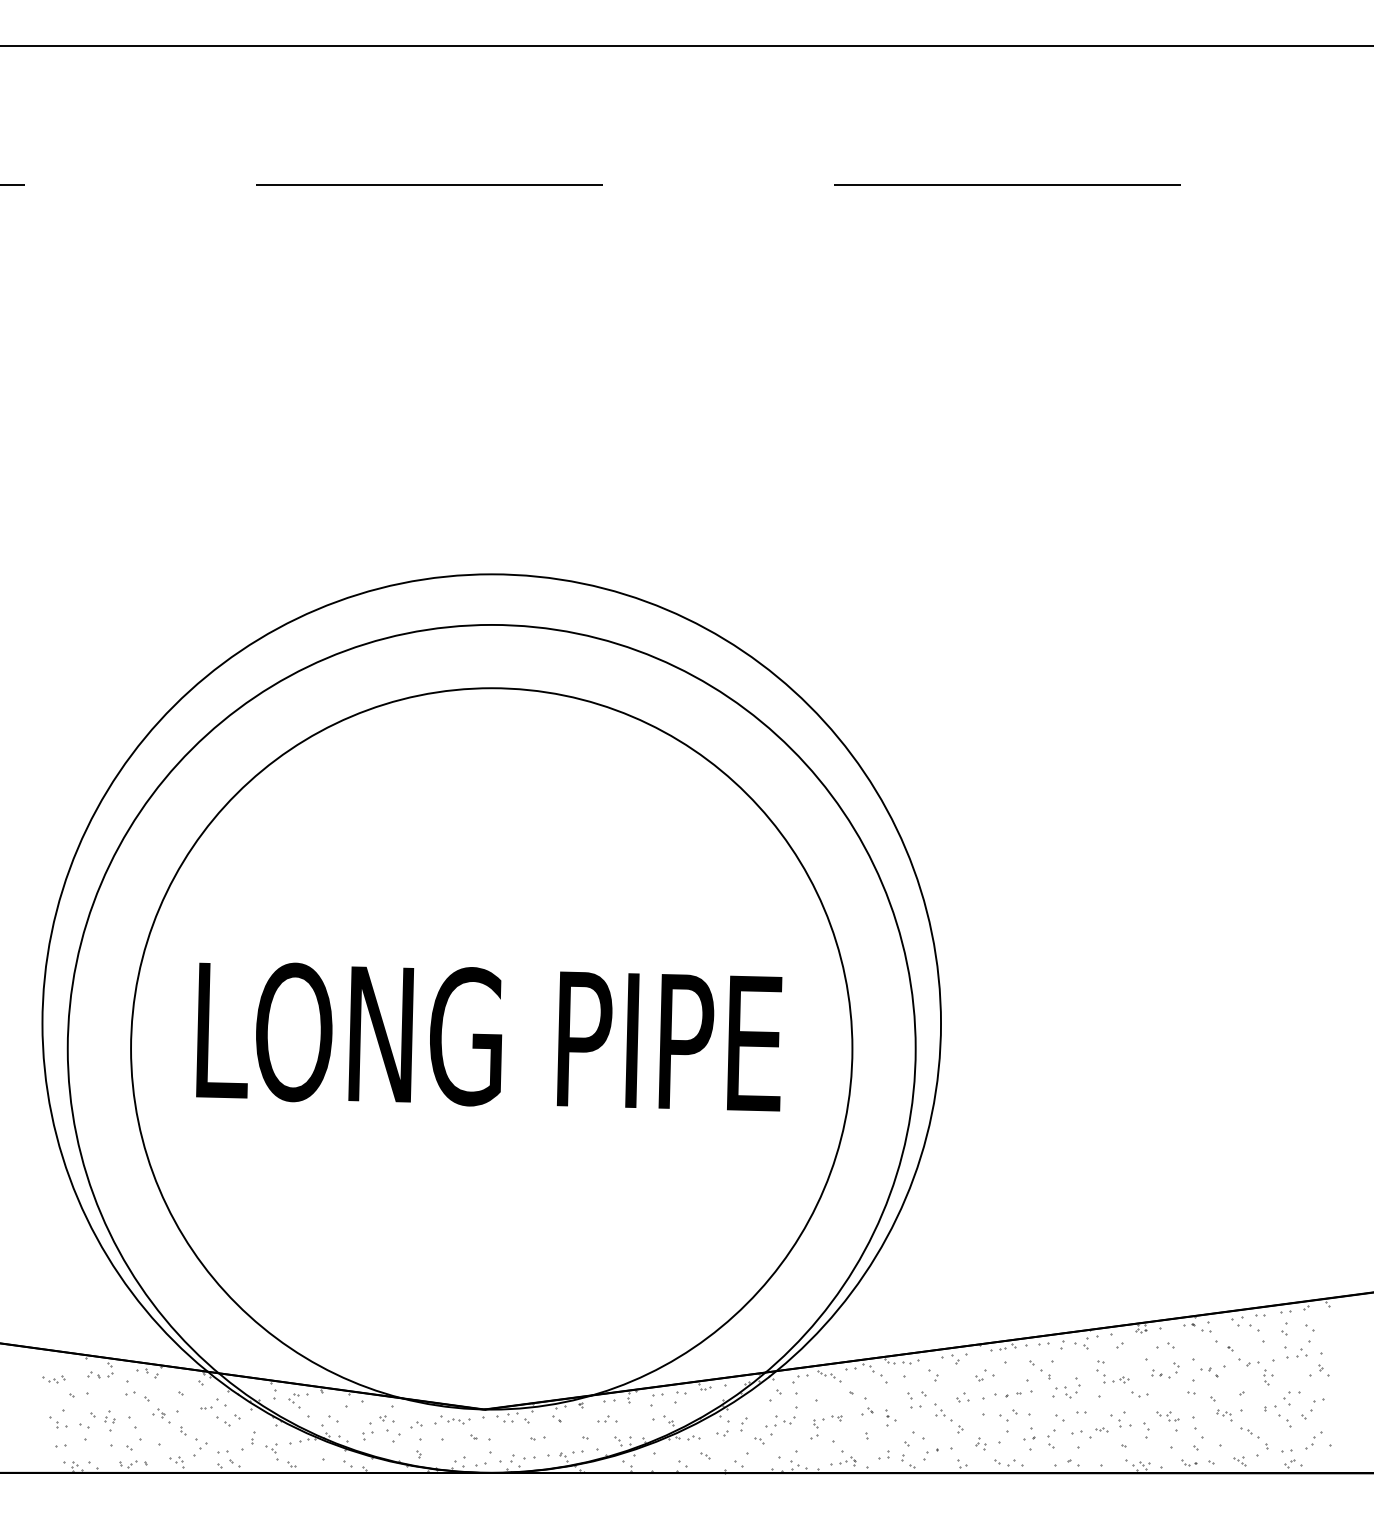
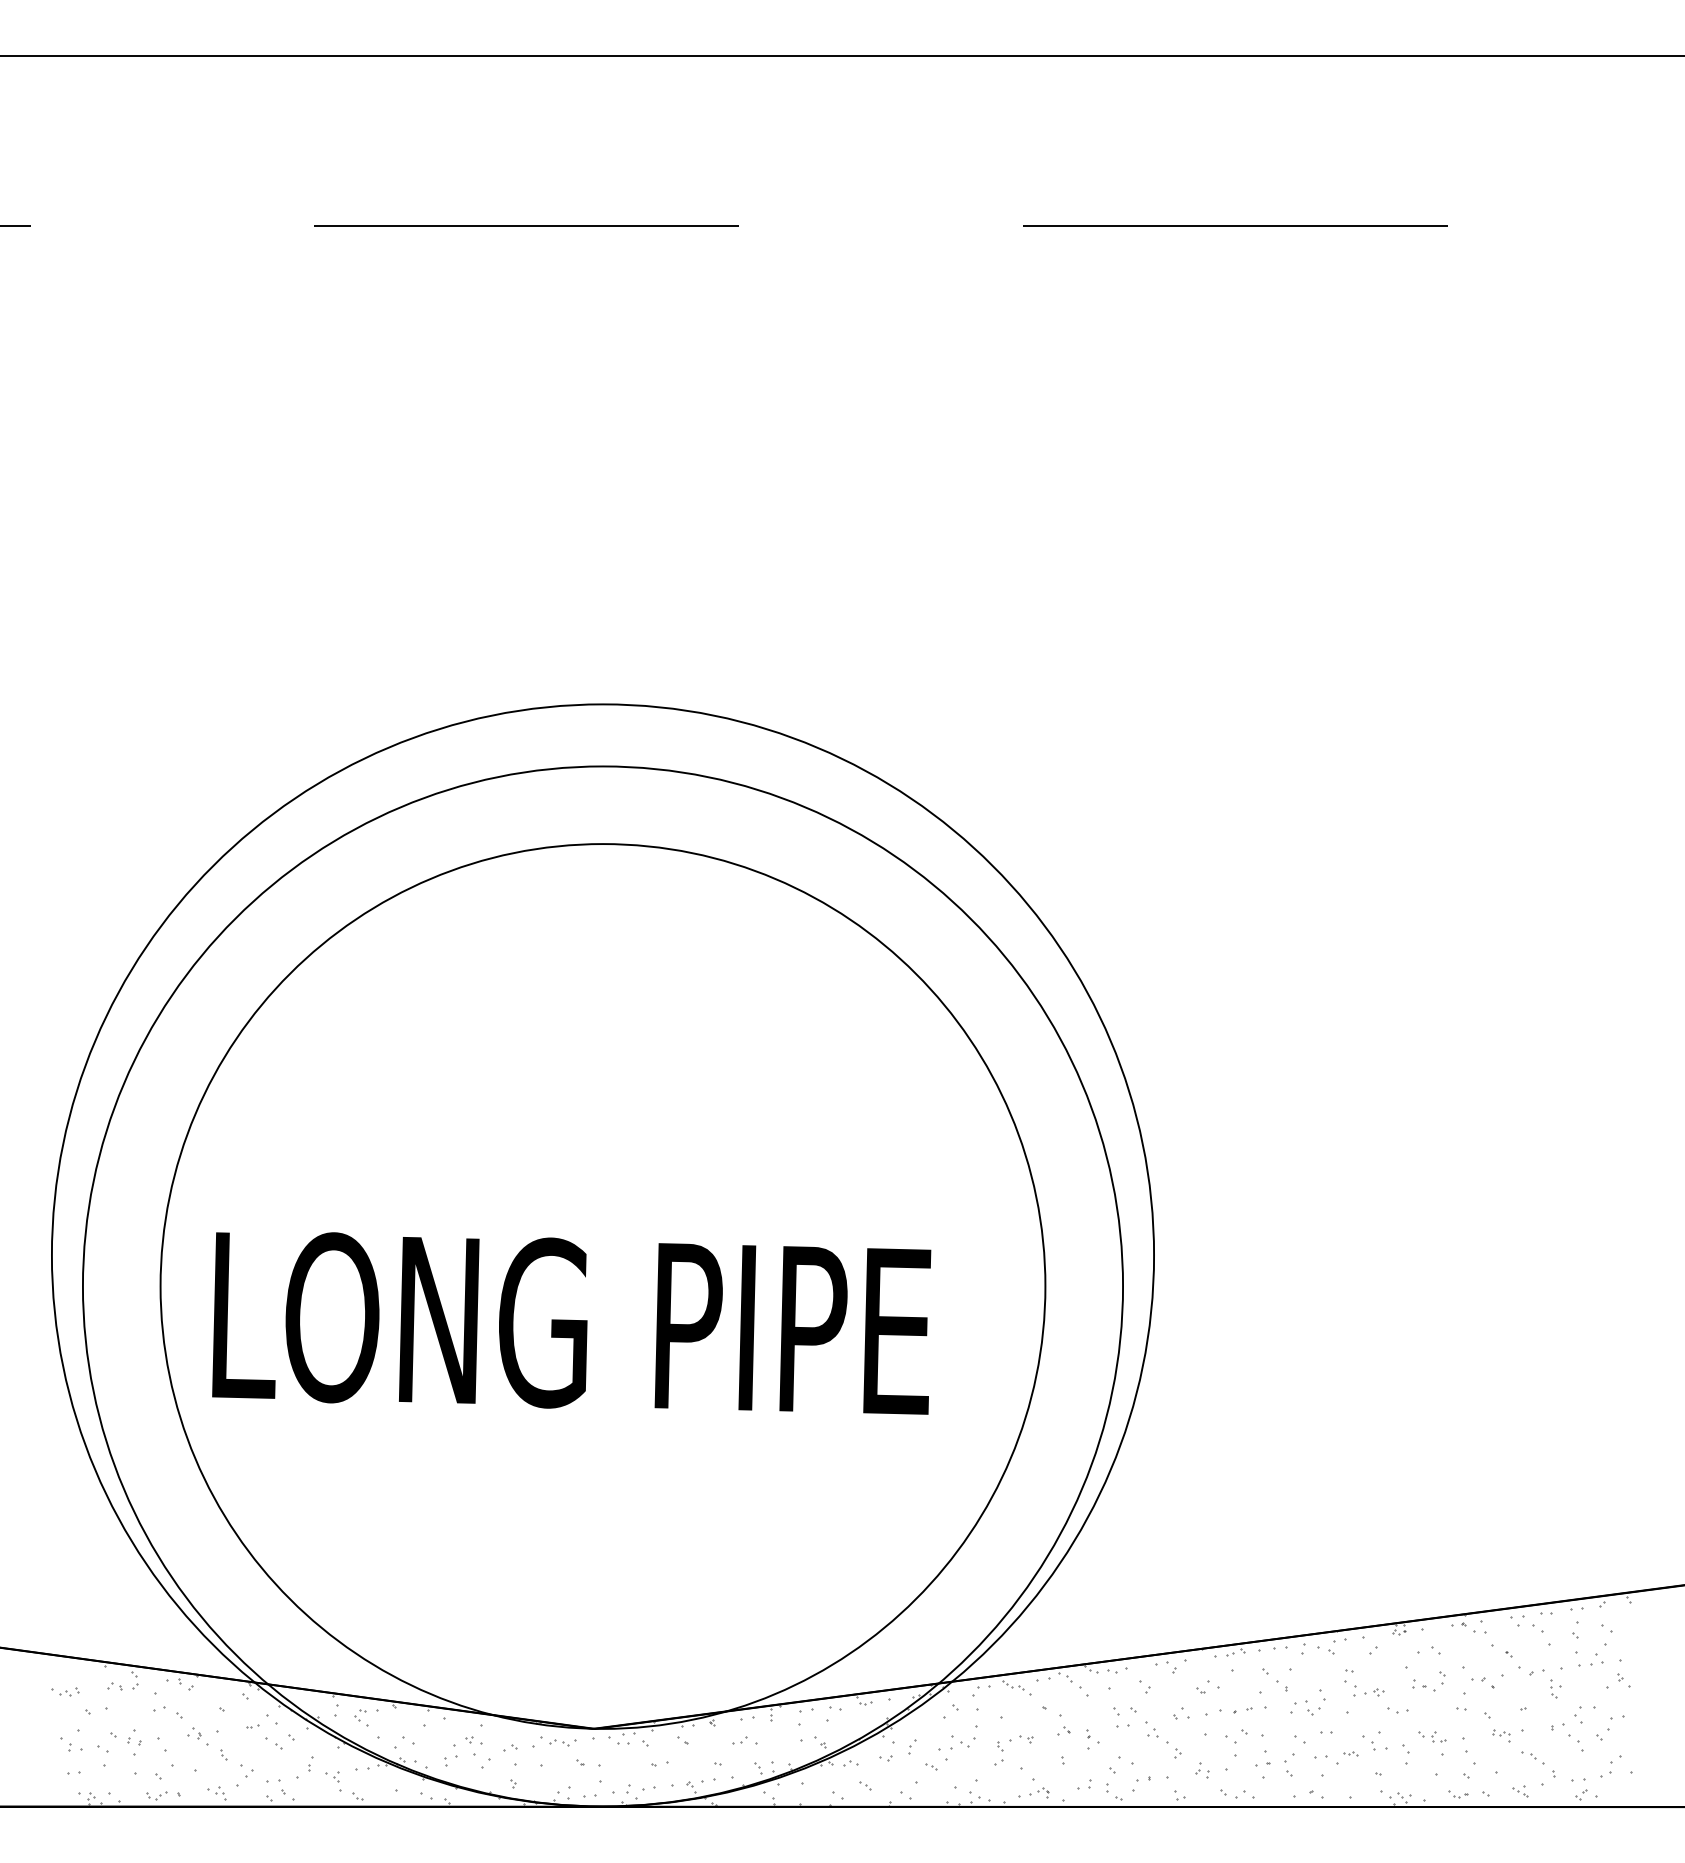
text: (489, 1036) -> (572, 1322), moved

